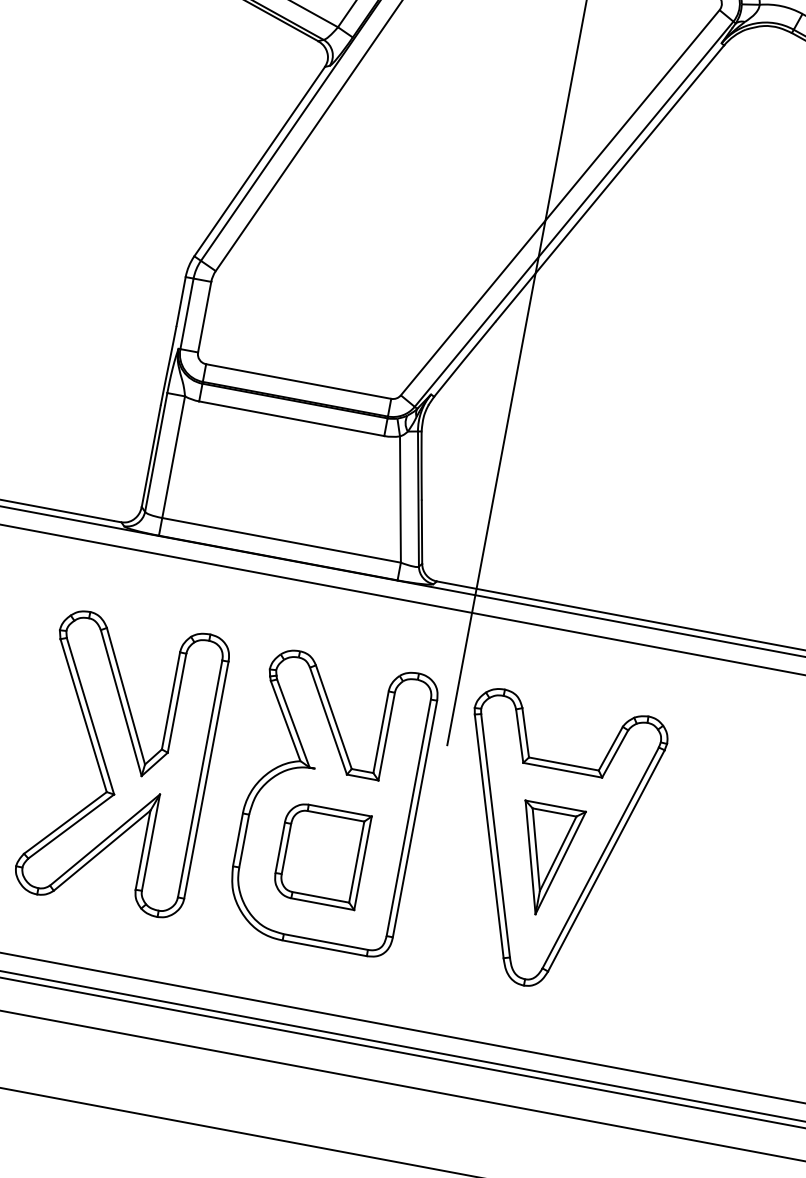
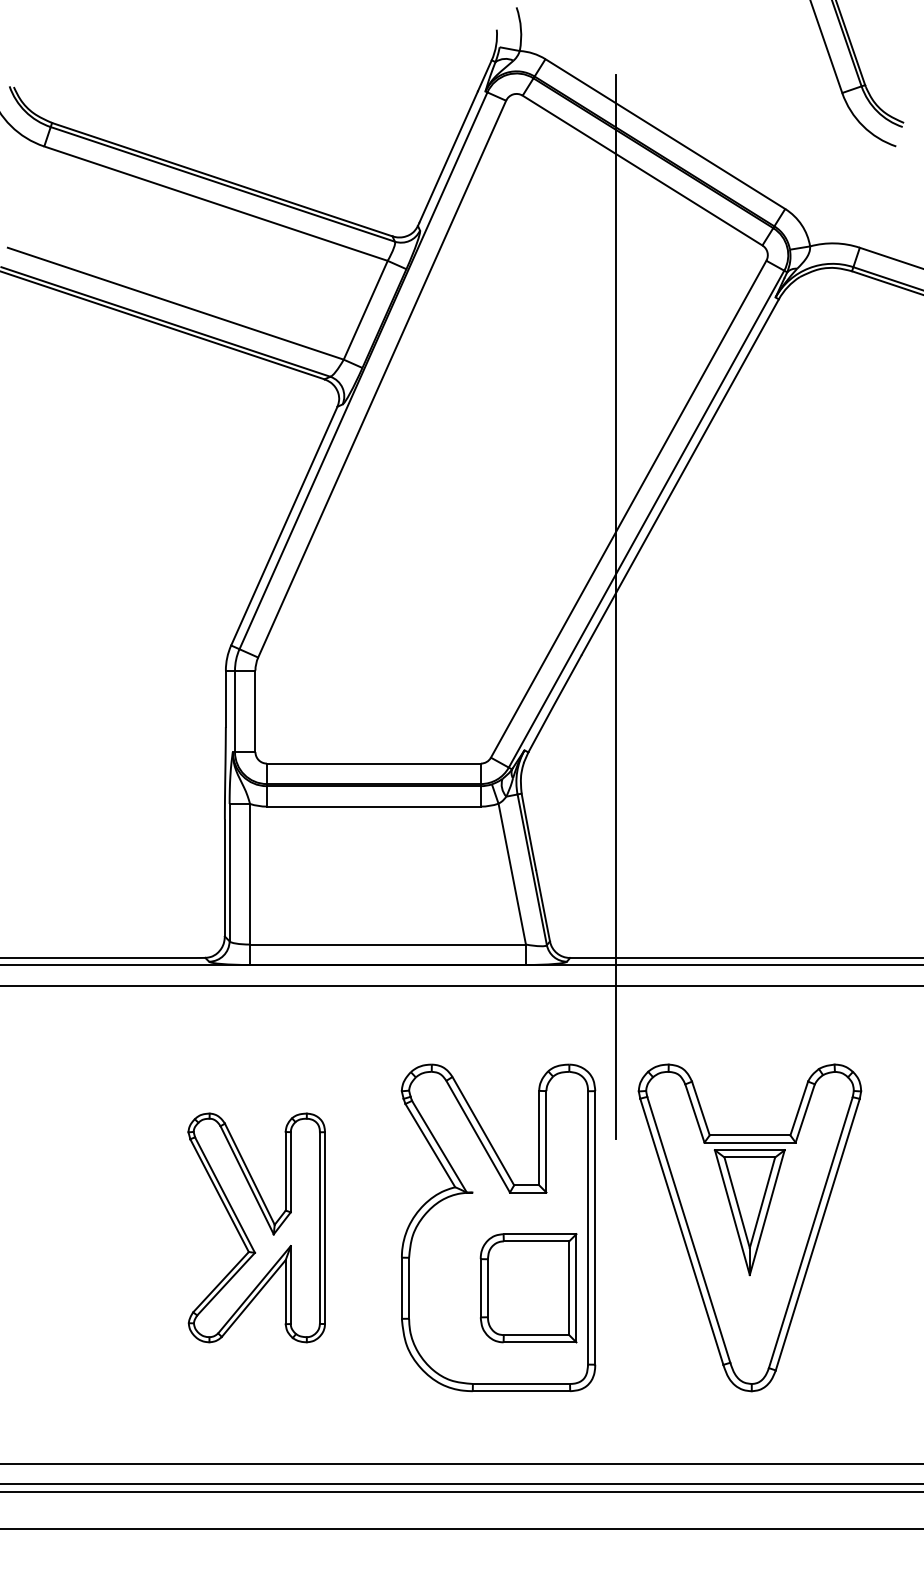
part: (122, 763) -> (256, 1227), size x0.7
part: (321, 855) -> (528, 1288), moved
part: (545, 860) -> (749, 1212), moved

